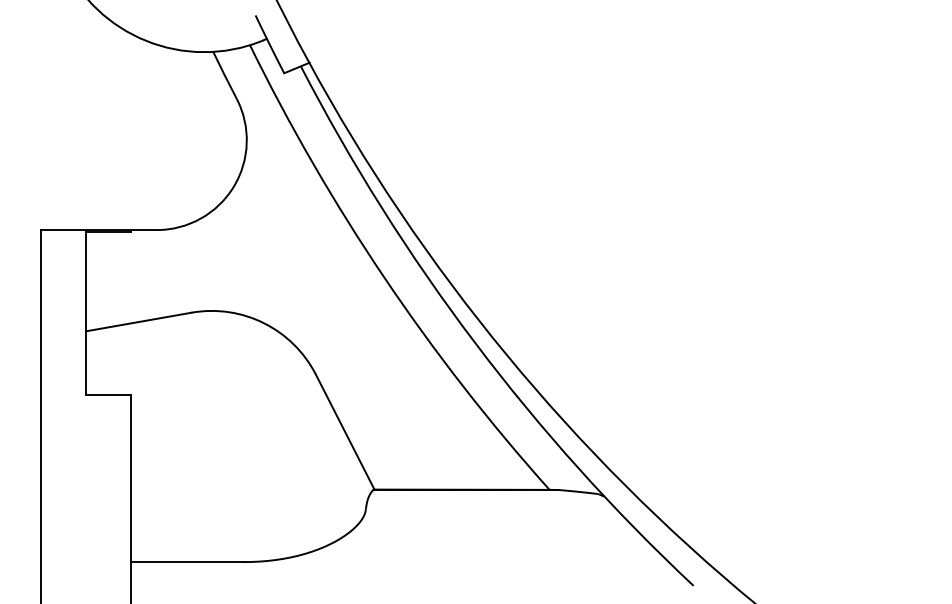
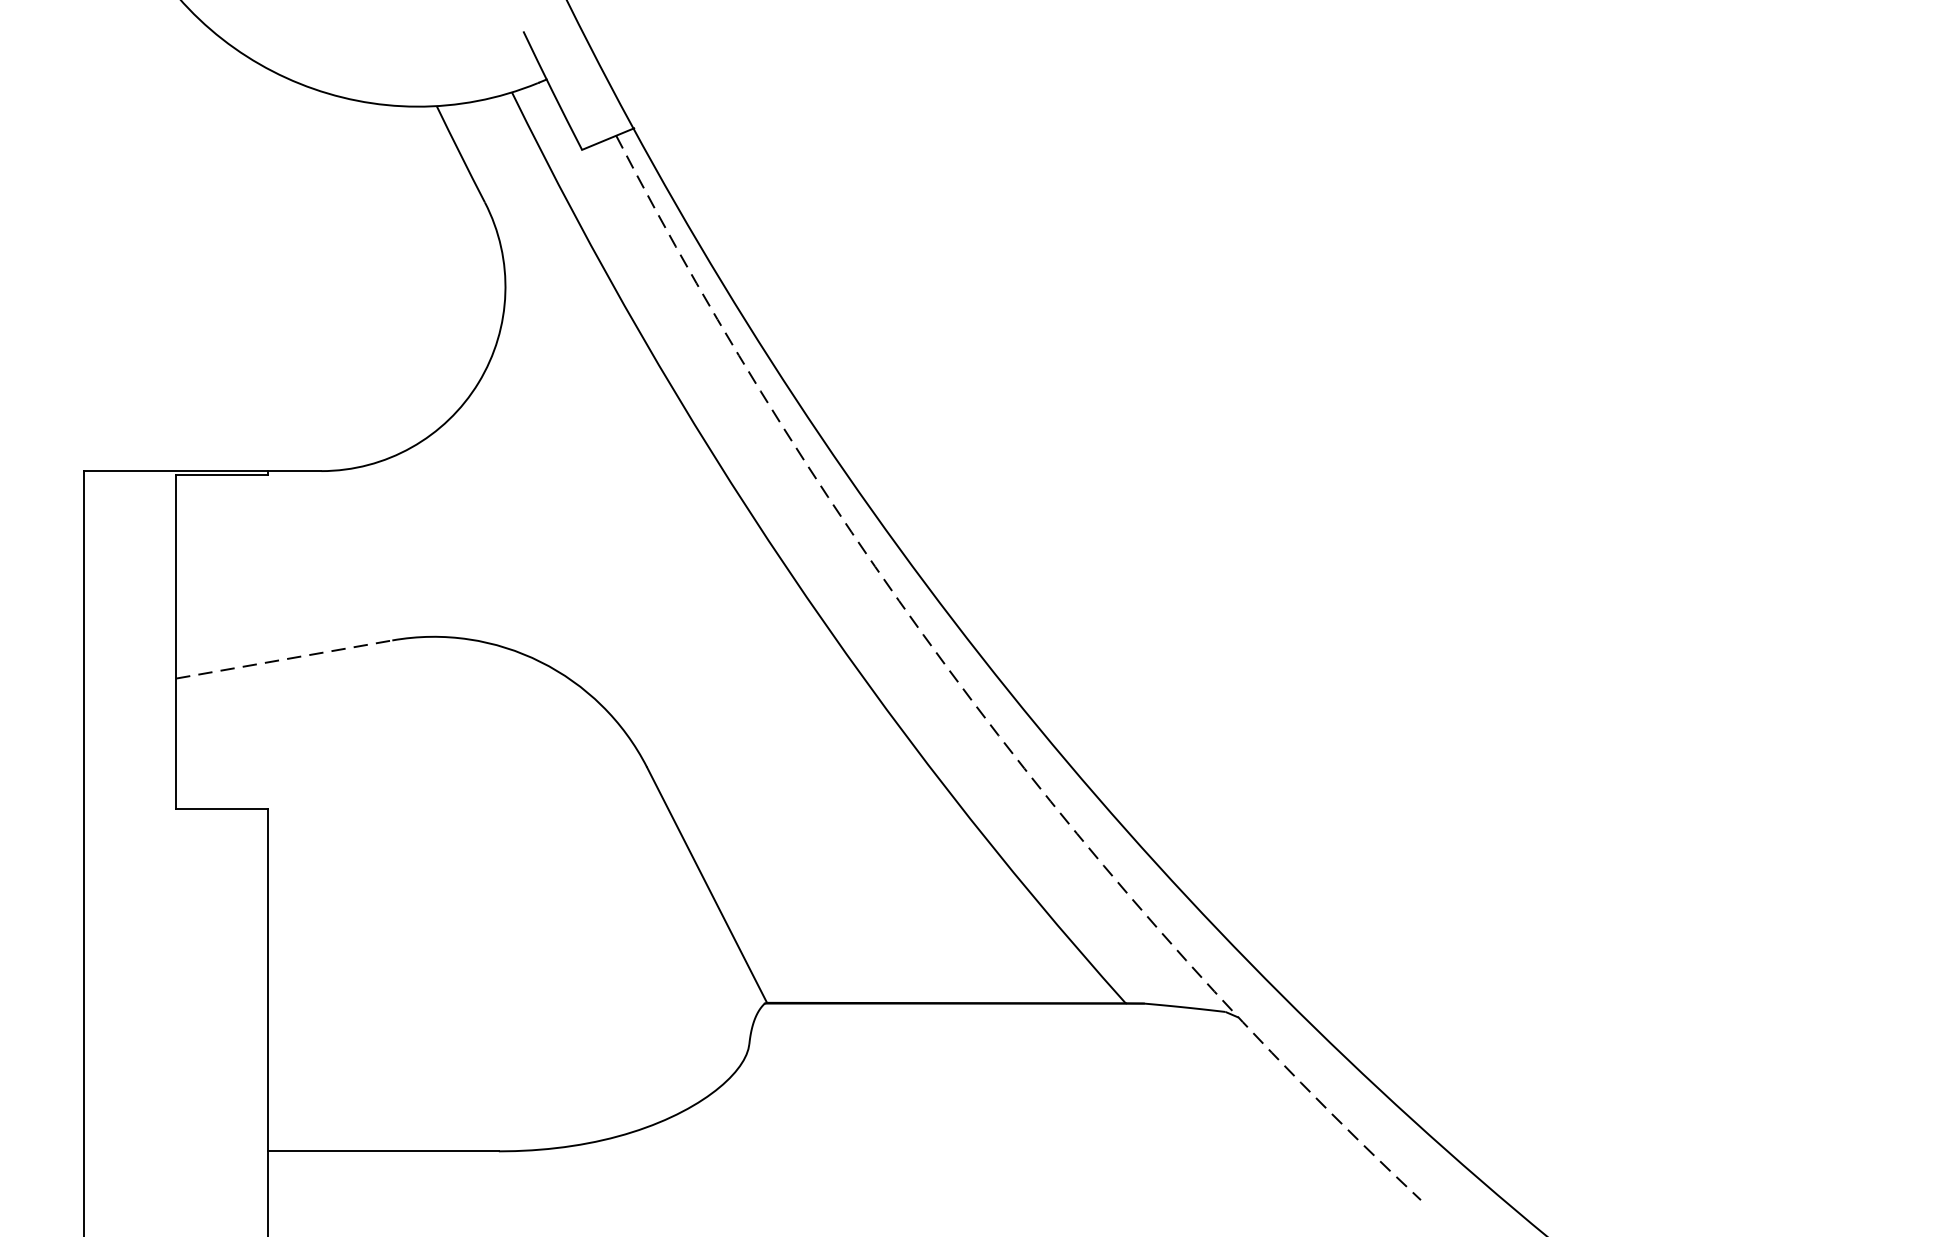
line: (138, 322) -> (283, 660), solid -> dashed
arc: (475, 342) -> (973, 701), solid -> dashed

